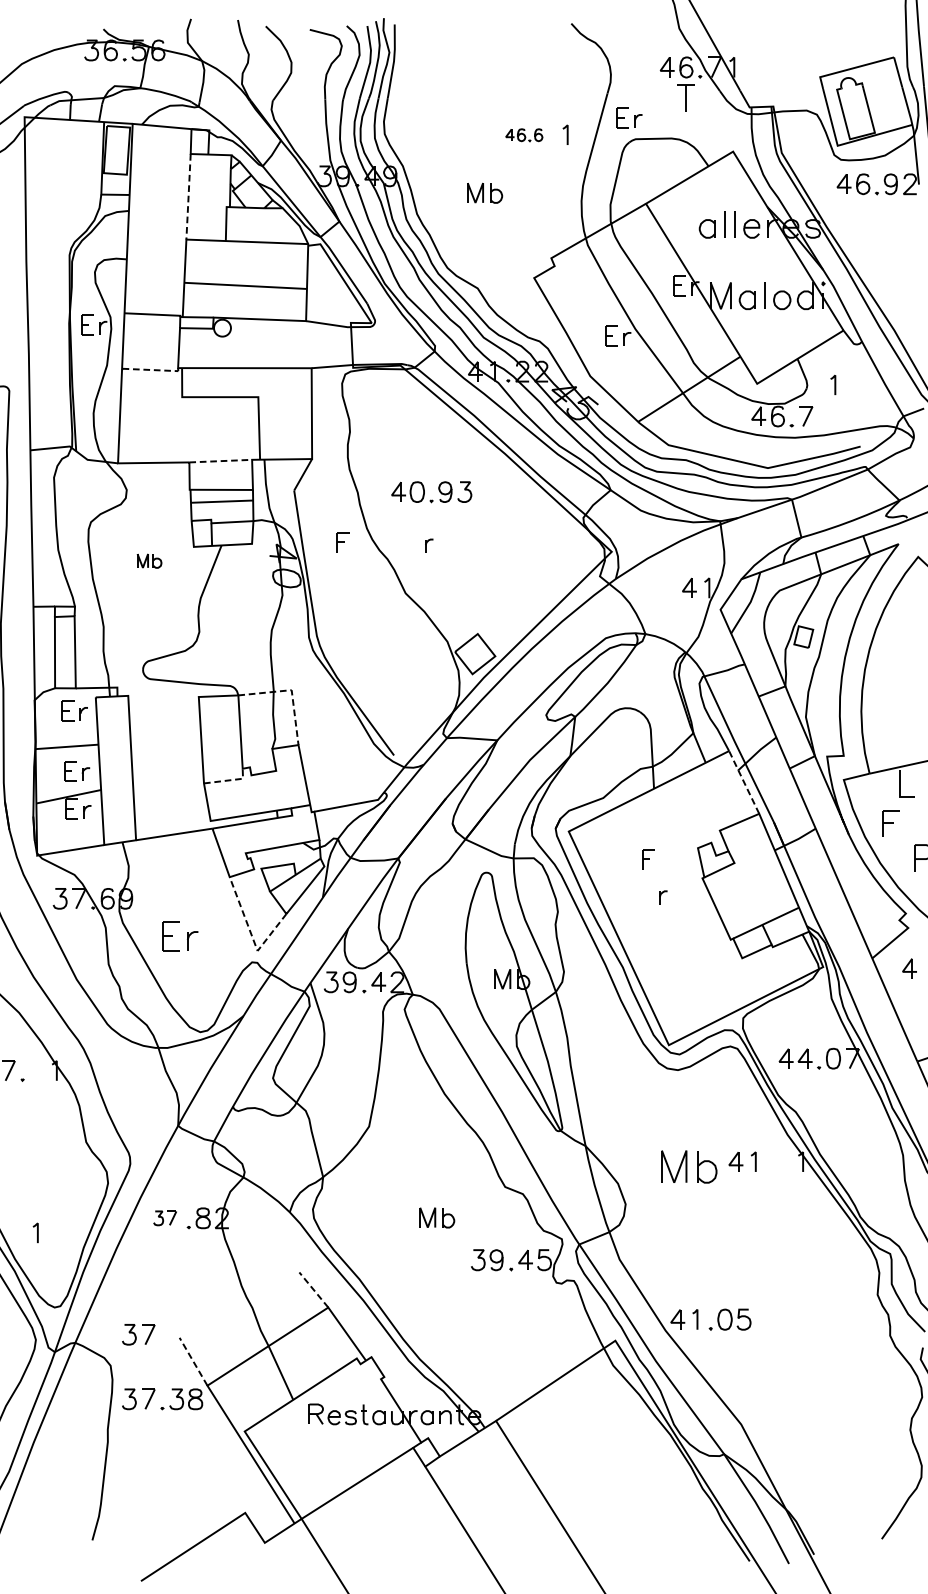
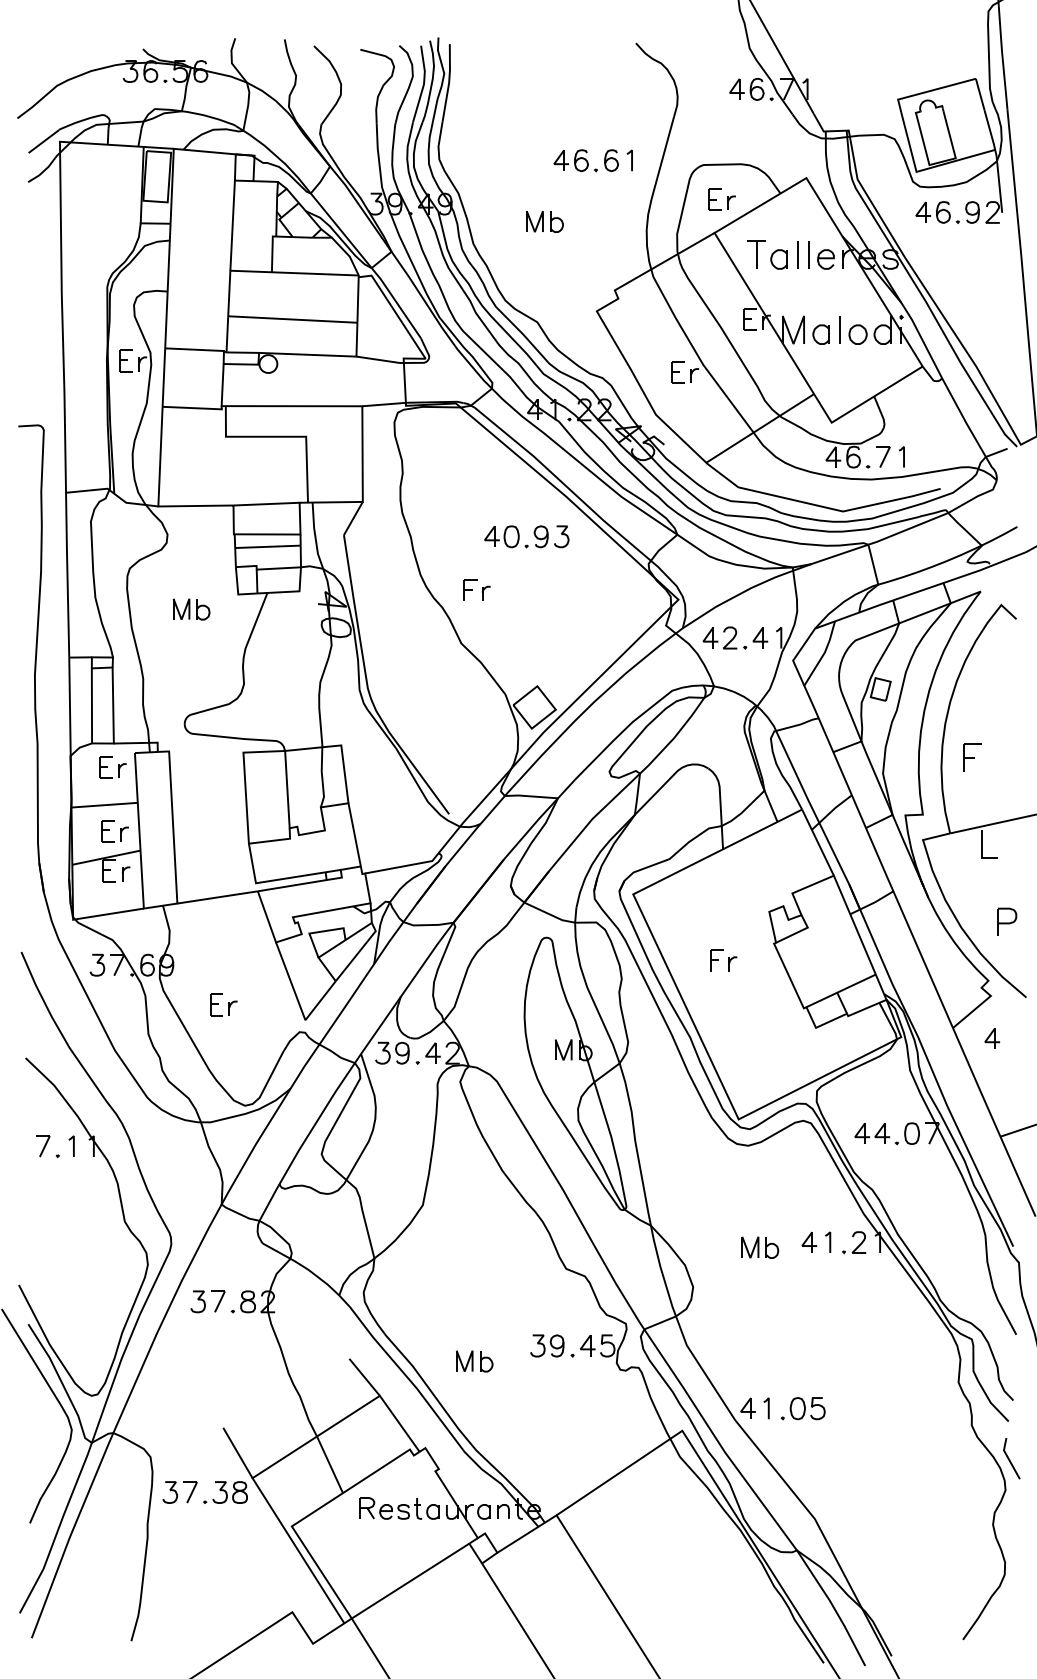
part: (685, 97) -> (756, 254), moved
part: (628, 117) -> (721, 199), moved
part: (524, 134) -> (586, 160), size x1.67
line: (188, 197) -> (232, 226), dashed -> solid
line: (152, 370) -> (194, 408), dashed -> solid
line: (834, 384) -> (903, 456), moved
line: (221, 461) -> (267, 504), dashed -> solid
part: (424, 491) -> (519, 536), moved
part: (343, 542) -> (470, 589), moved
part: (149, 561) -> (191, 609), size x1.43
part: (655, 587) -> (724, 637), added
line: (291, 690) -> (341, 745), dashed -> solid
line: (229, 780) -> (275, 840), dashed -> solid
line: (743, 781) -> (817, 841), dashed -> solid
part: (890, 823) -> (972, 757), moved
part: (647, 859) -> (716, 960), moved
part: (179, 936) -> (223, 1004), size x0.71
line: (252, 936) -> (299, 1004), dashed -> solid
part: (778, 1161) -> (854, 1242), added
part: (689, 1166) -> (760, 1247), size x0.62
part: (164, 1217) -> (207, 1301), size x1.43
part: (437, 1217) -> (474, 1361), moved
line: (37, 1232) -> (73, 1145), moved
line: (313, 1290) -> (364, 1377), dashed -> solid
part: (138, 1334) -> (179, 1424), removed
line: (193, 1361) -> (237, 1452), dashed -> solid

